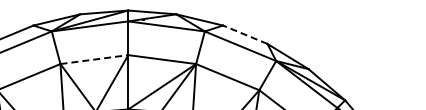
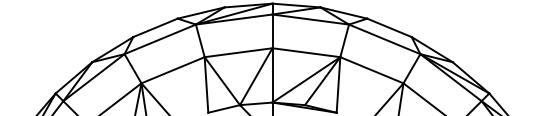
line: (245, 34) -> (389, 27), dashed -> solid
line: (95, 59) -> (239, 52), dashed -> solid

